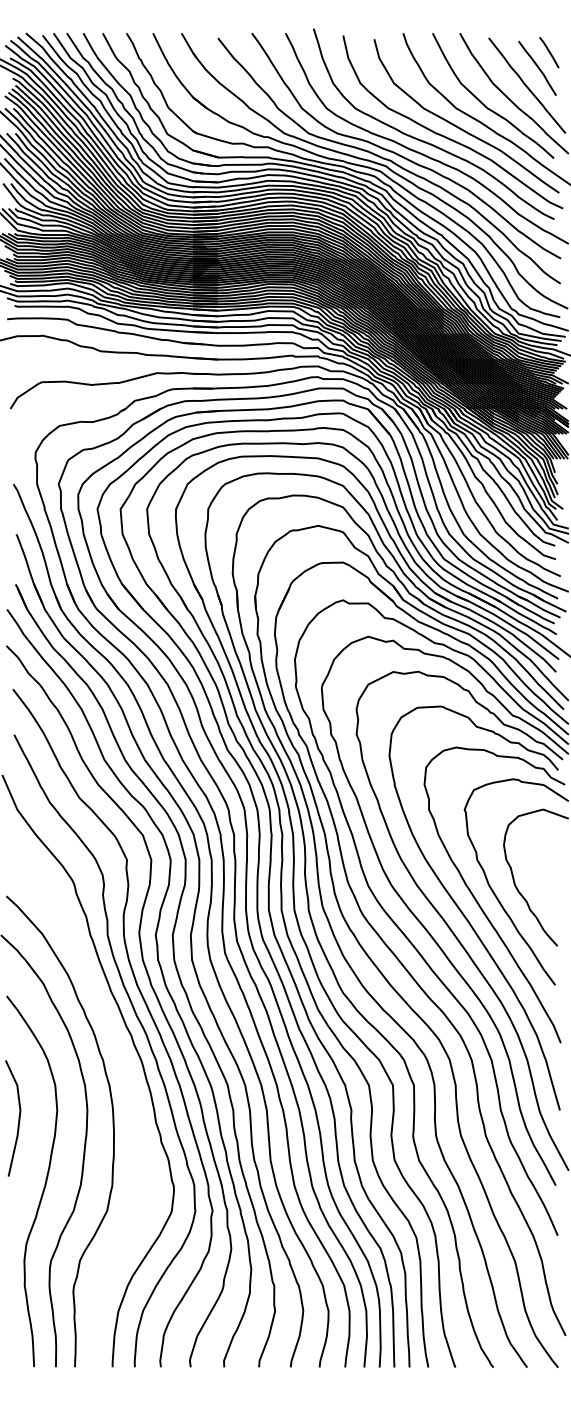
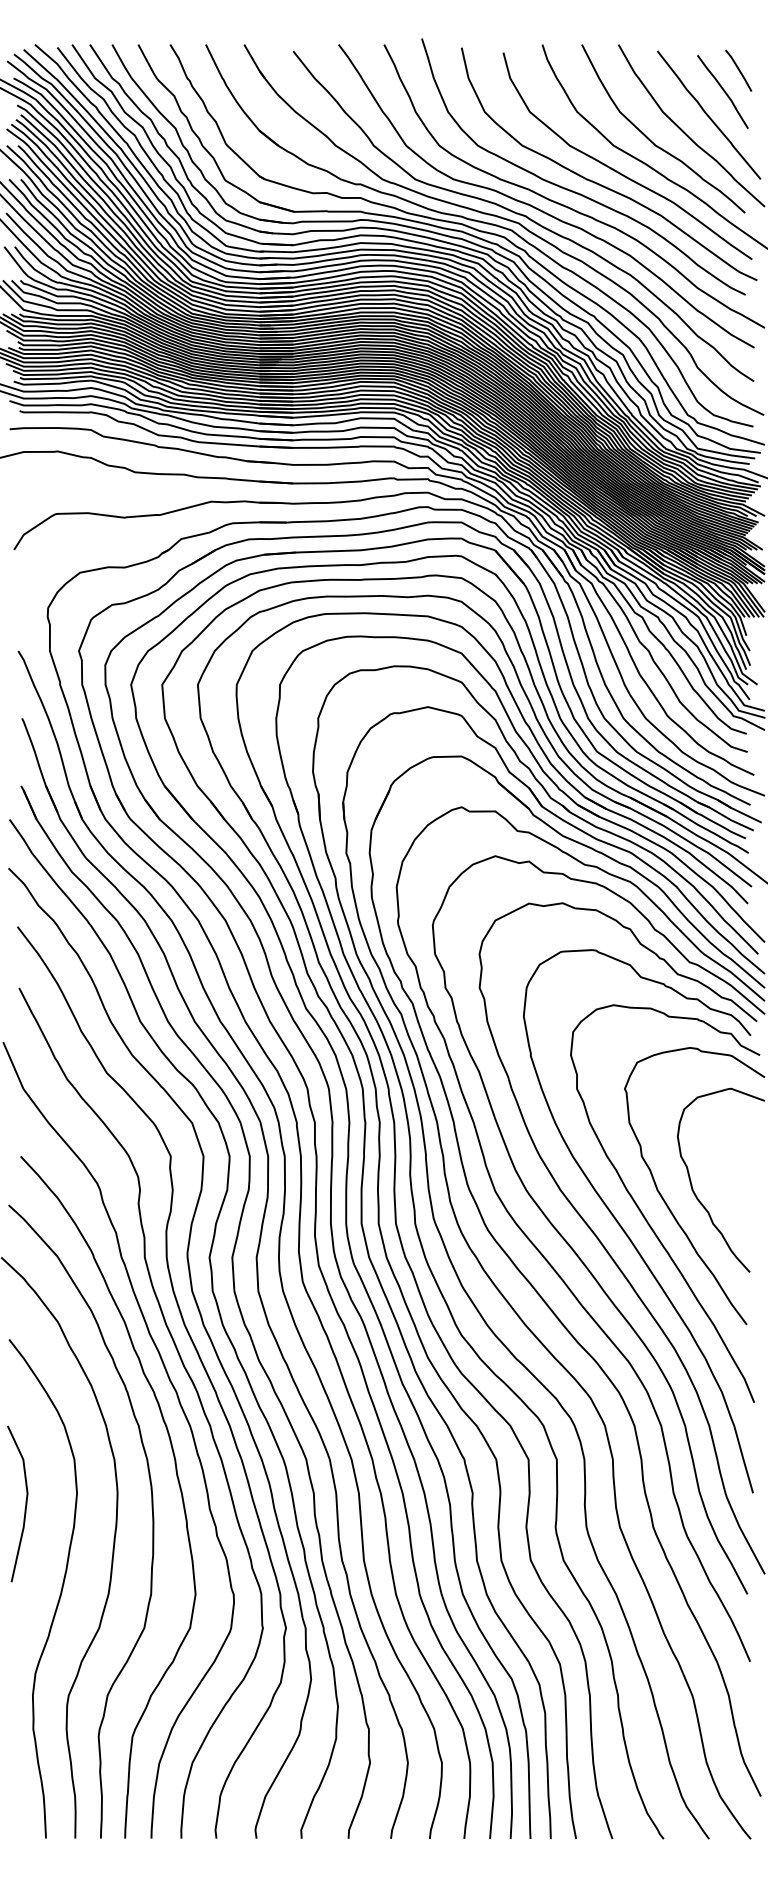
curve: (131, 1100) -> (176, 1479), added

